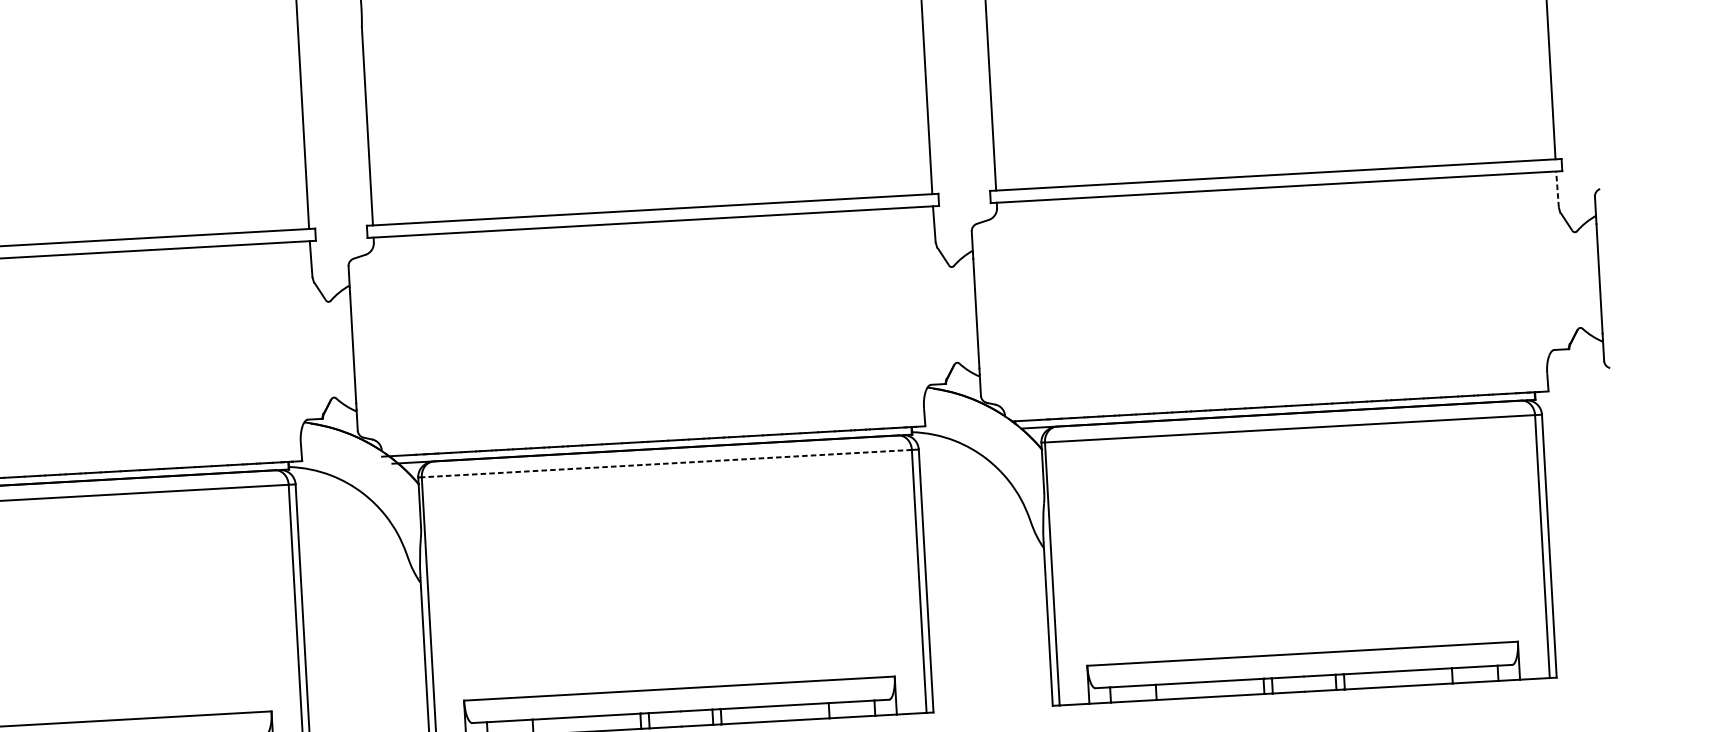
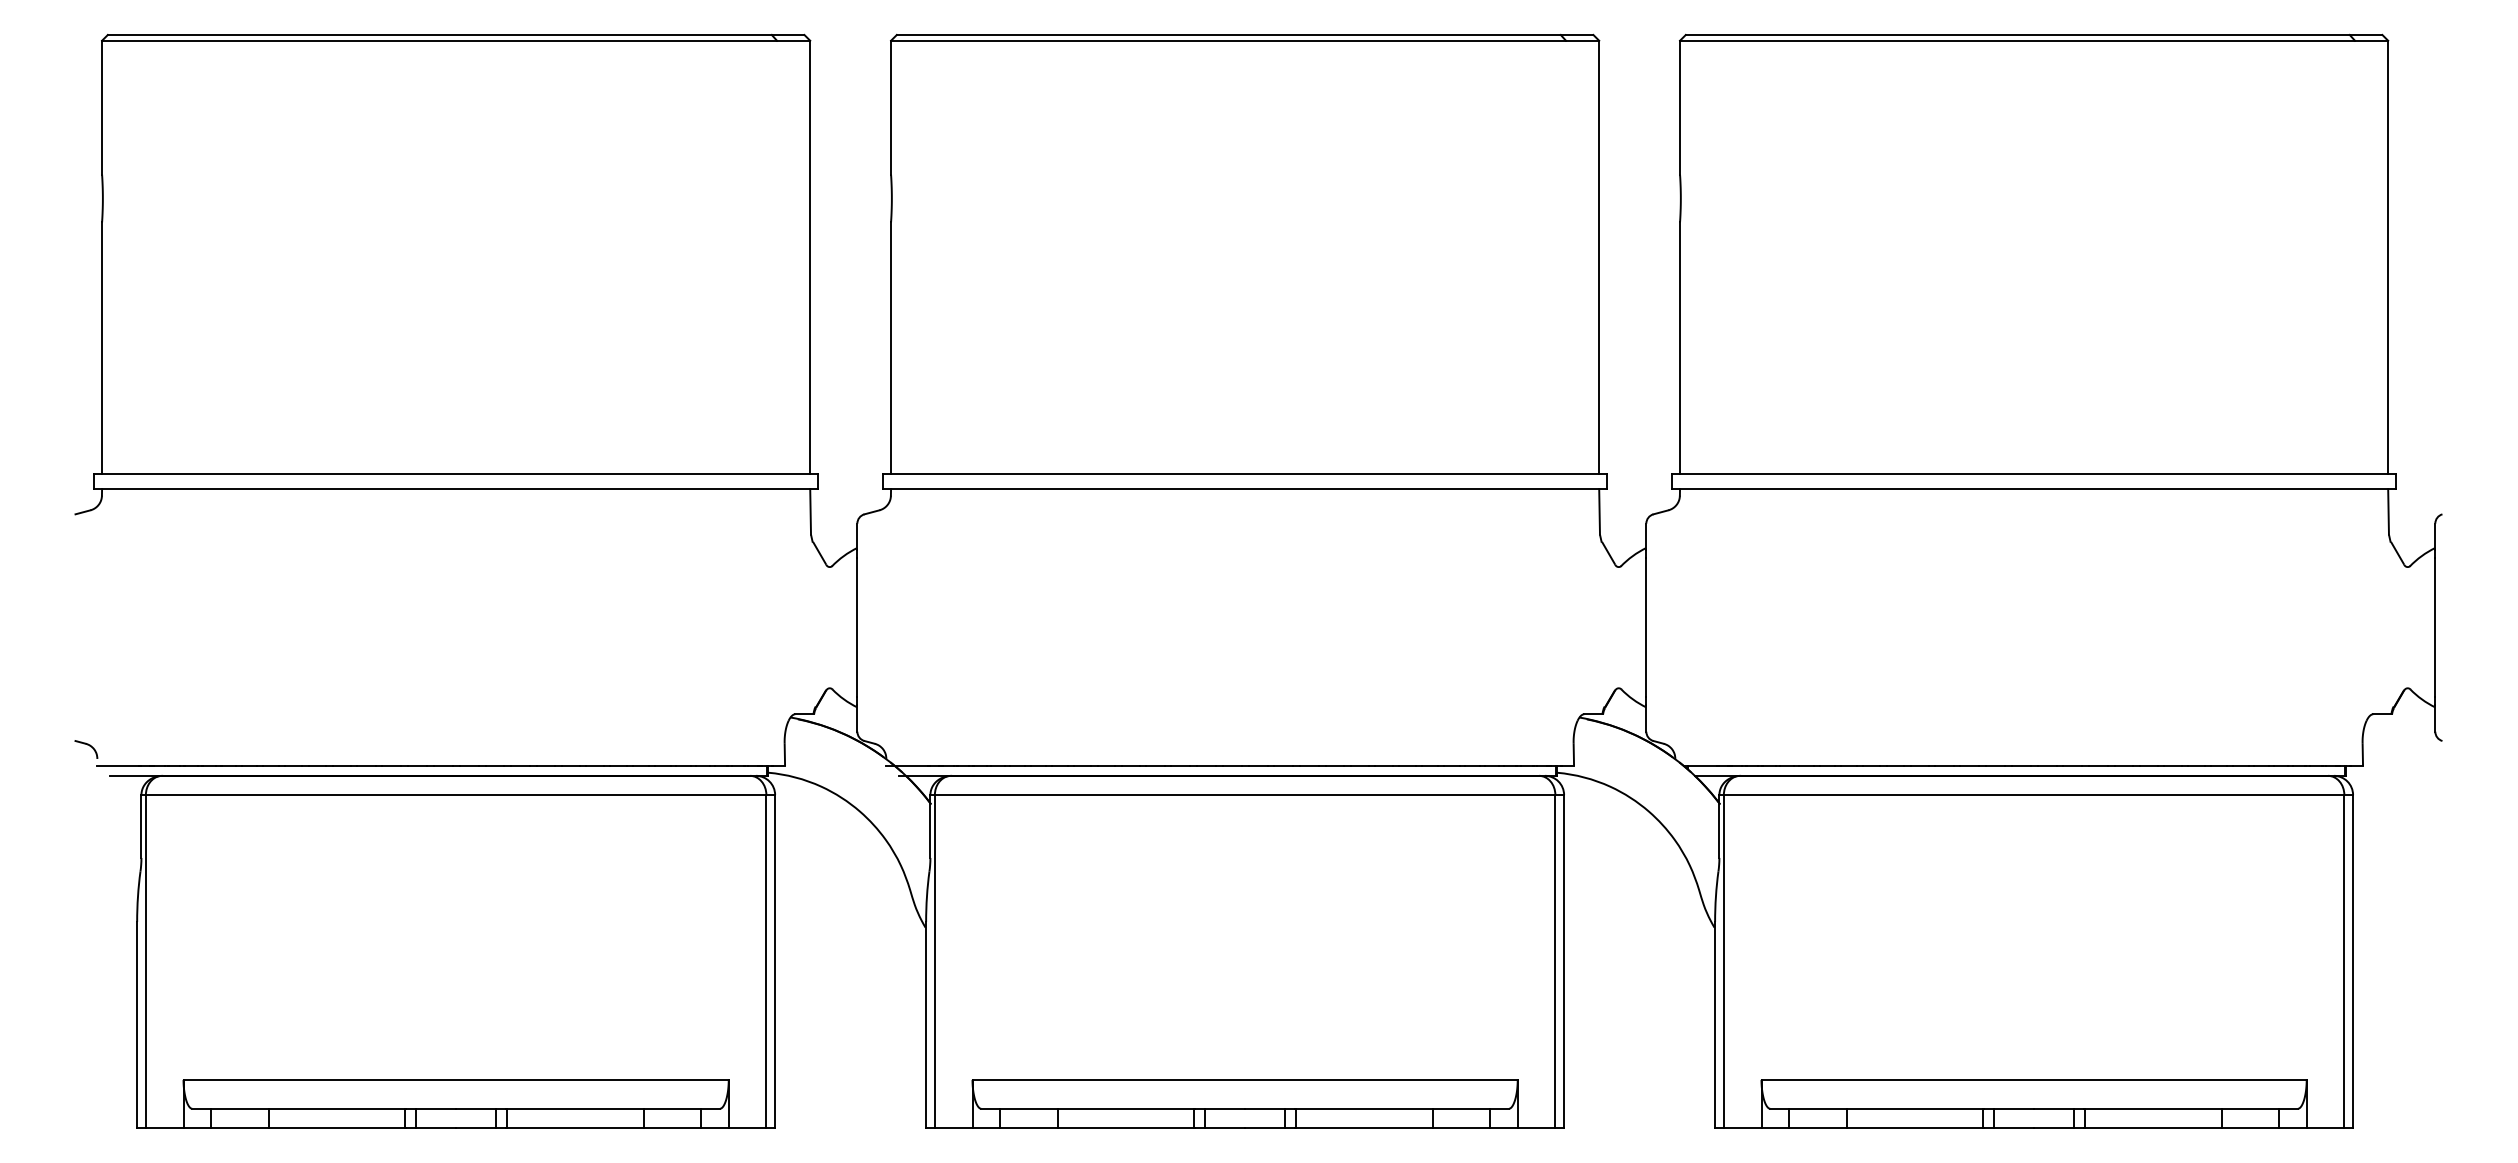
line: (1557, 189) -> (2388, 511), dashed -> solid
line: (666, 463) -> (1244, 795), dashed -> solid

